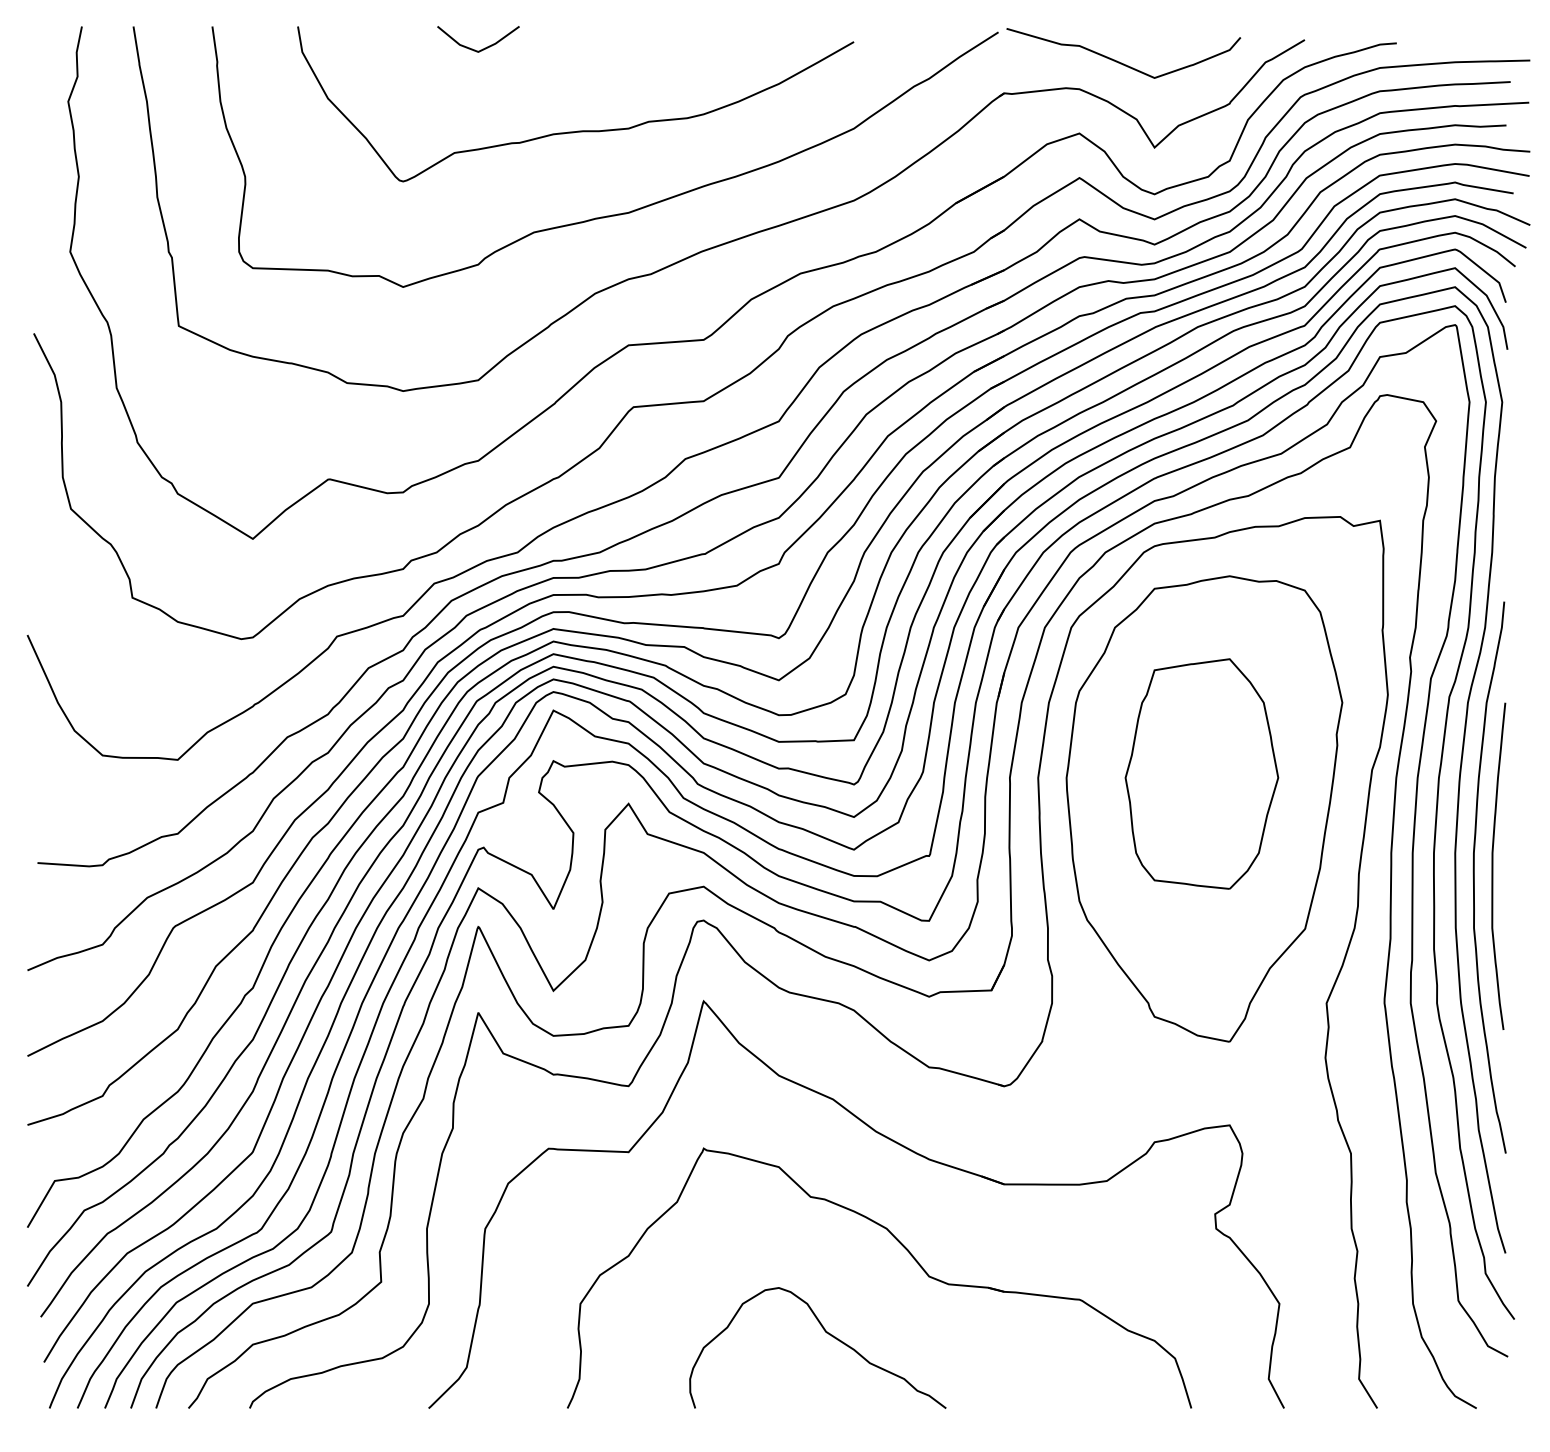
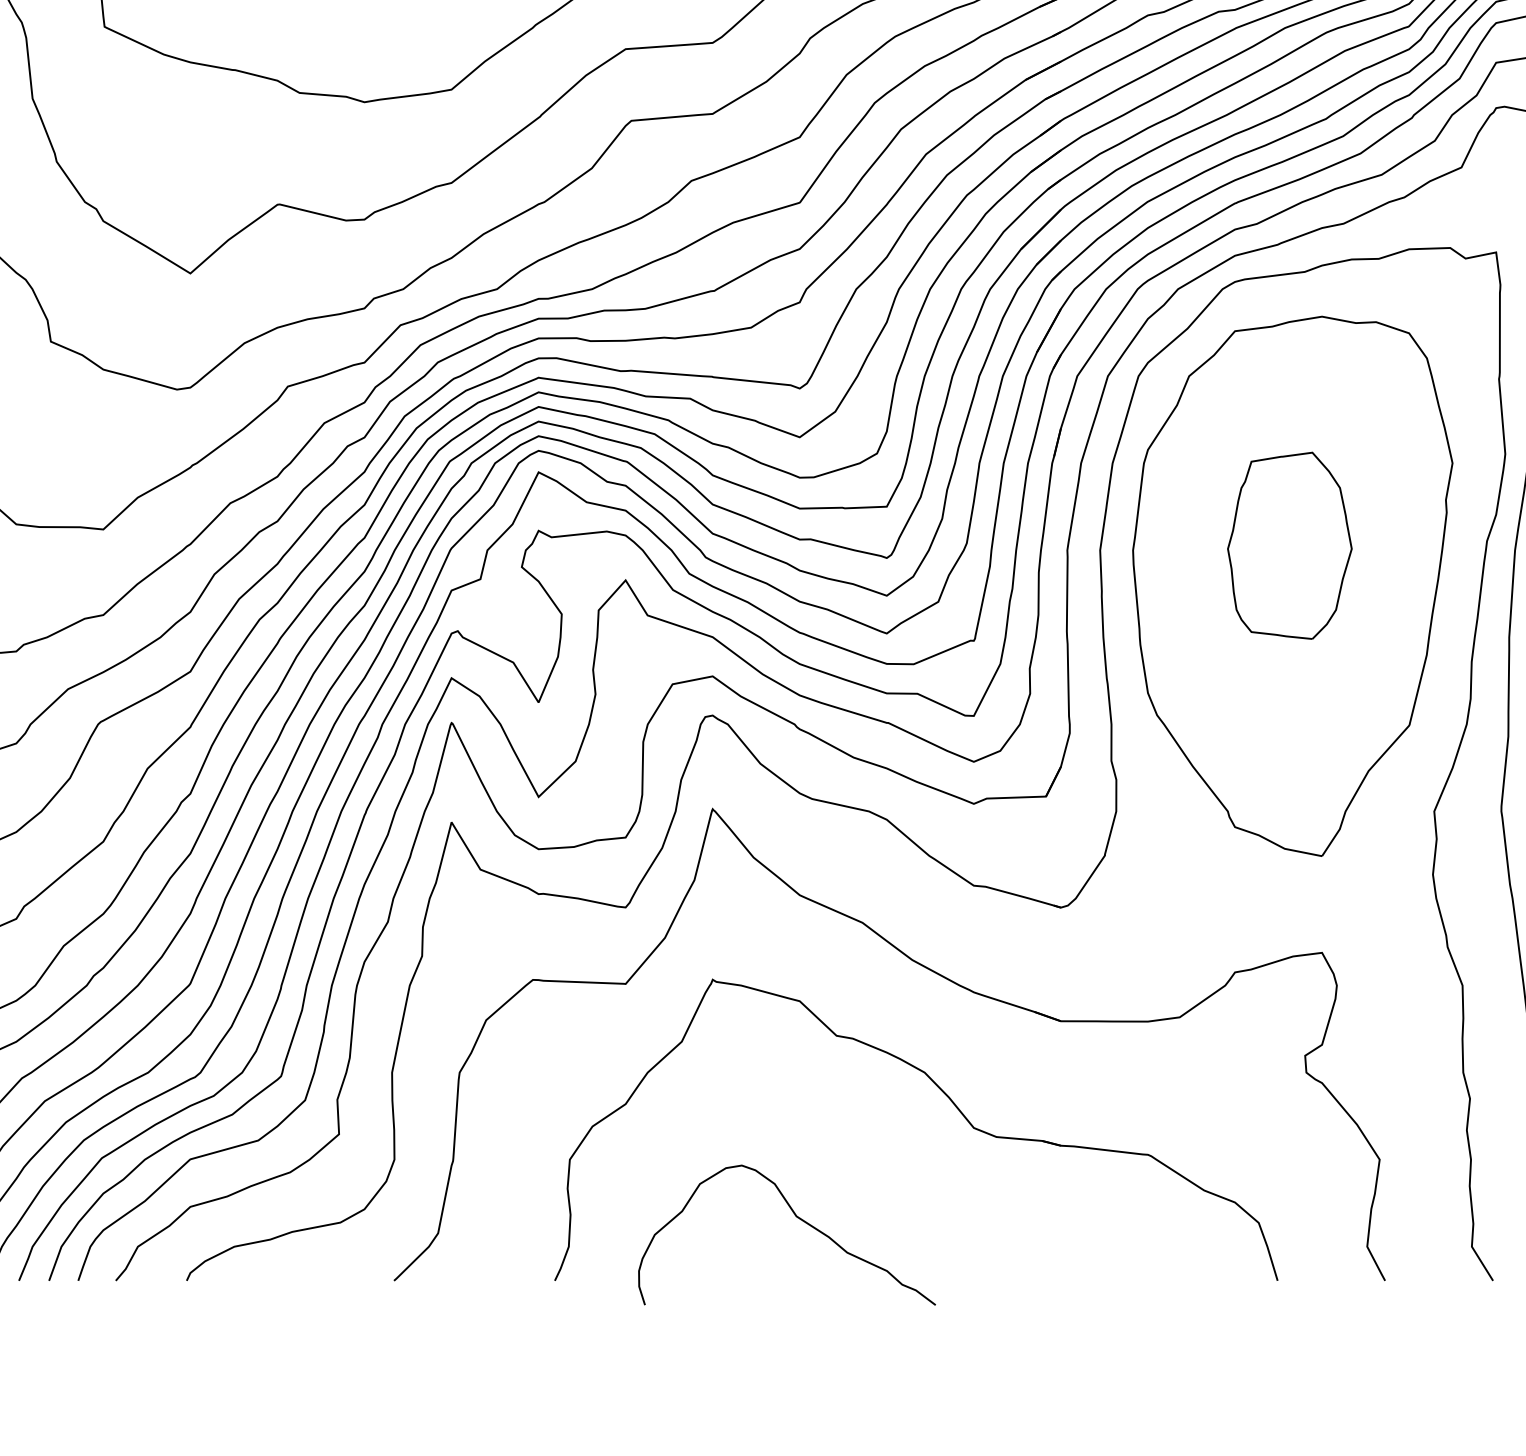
part: (1201, 773) -> (1289, 545), size x0.7
curve: (826, 1333) -> (797, 1218), moved

